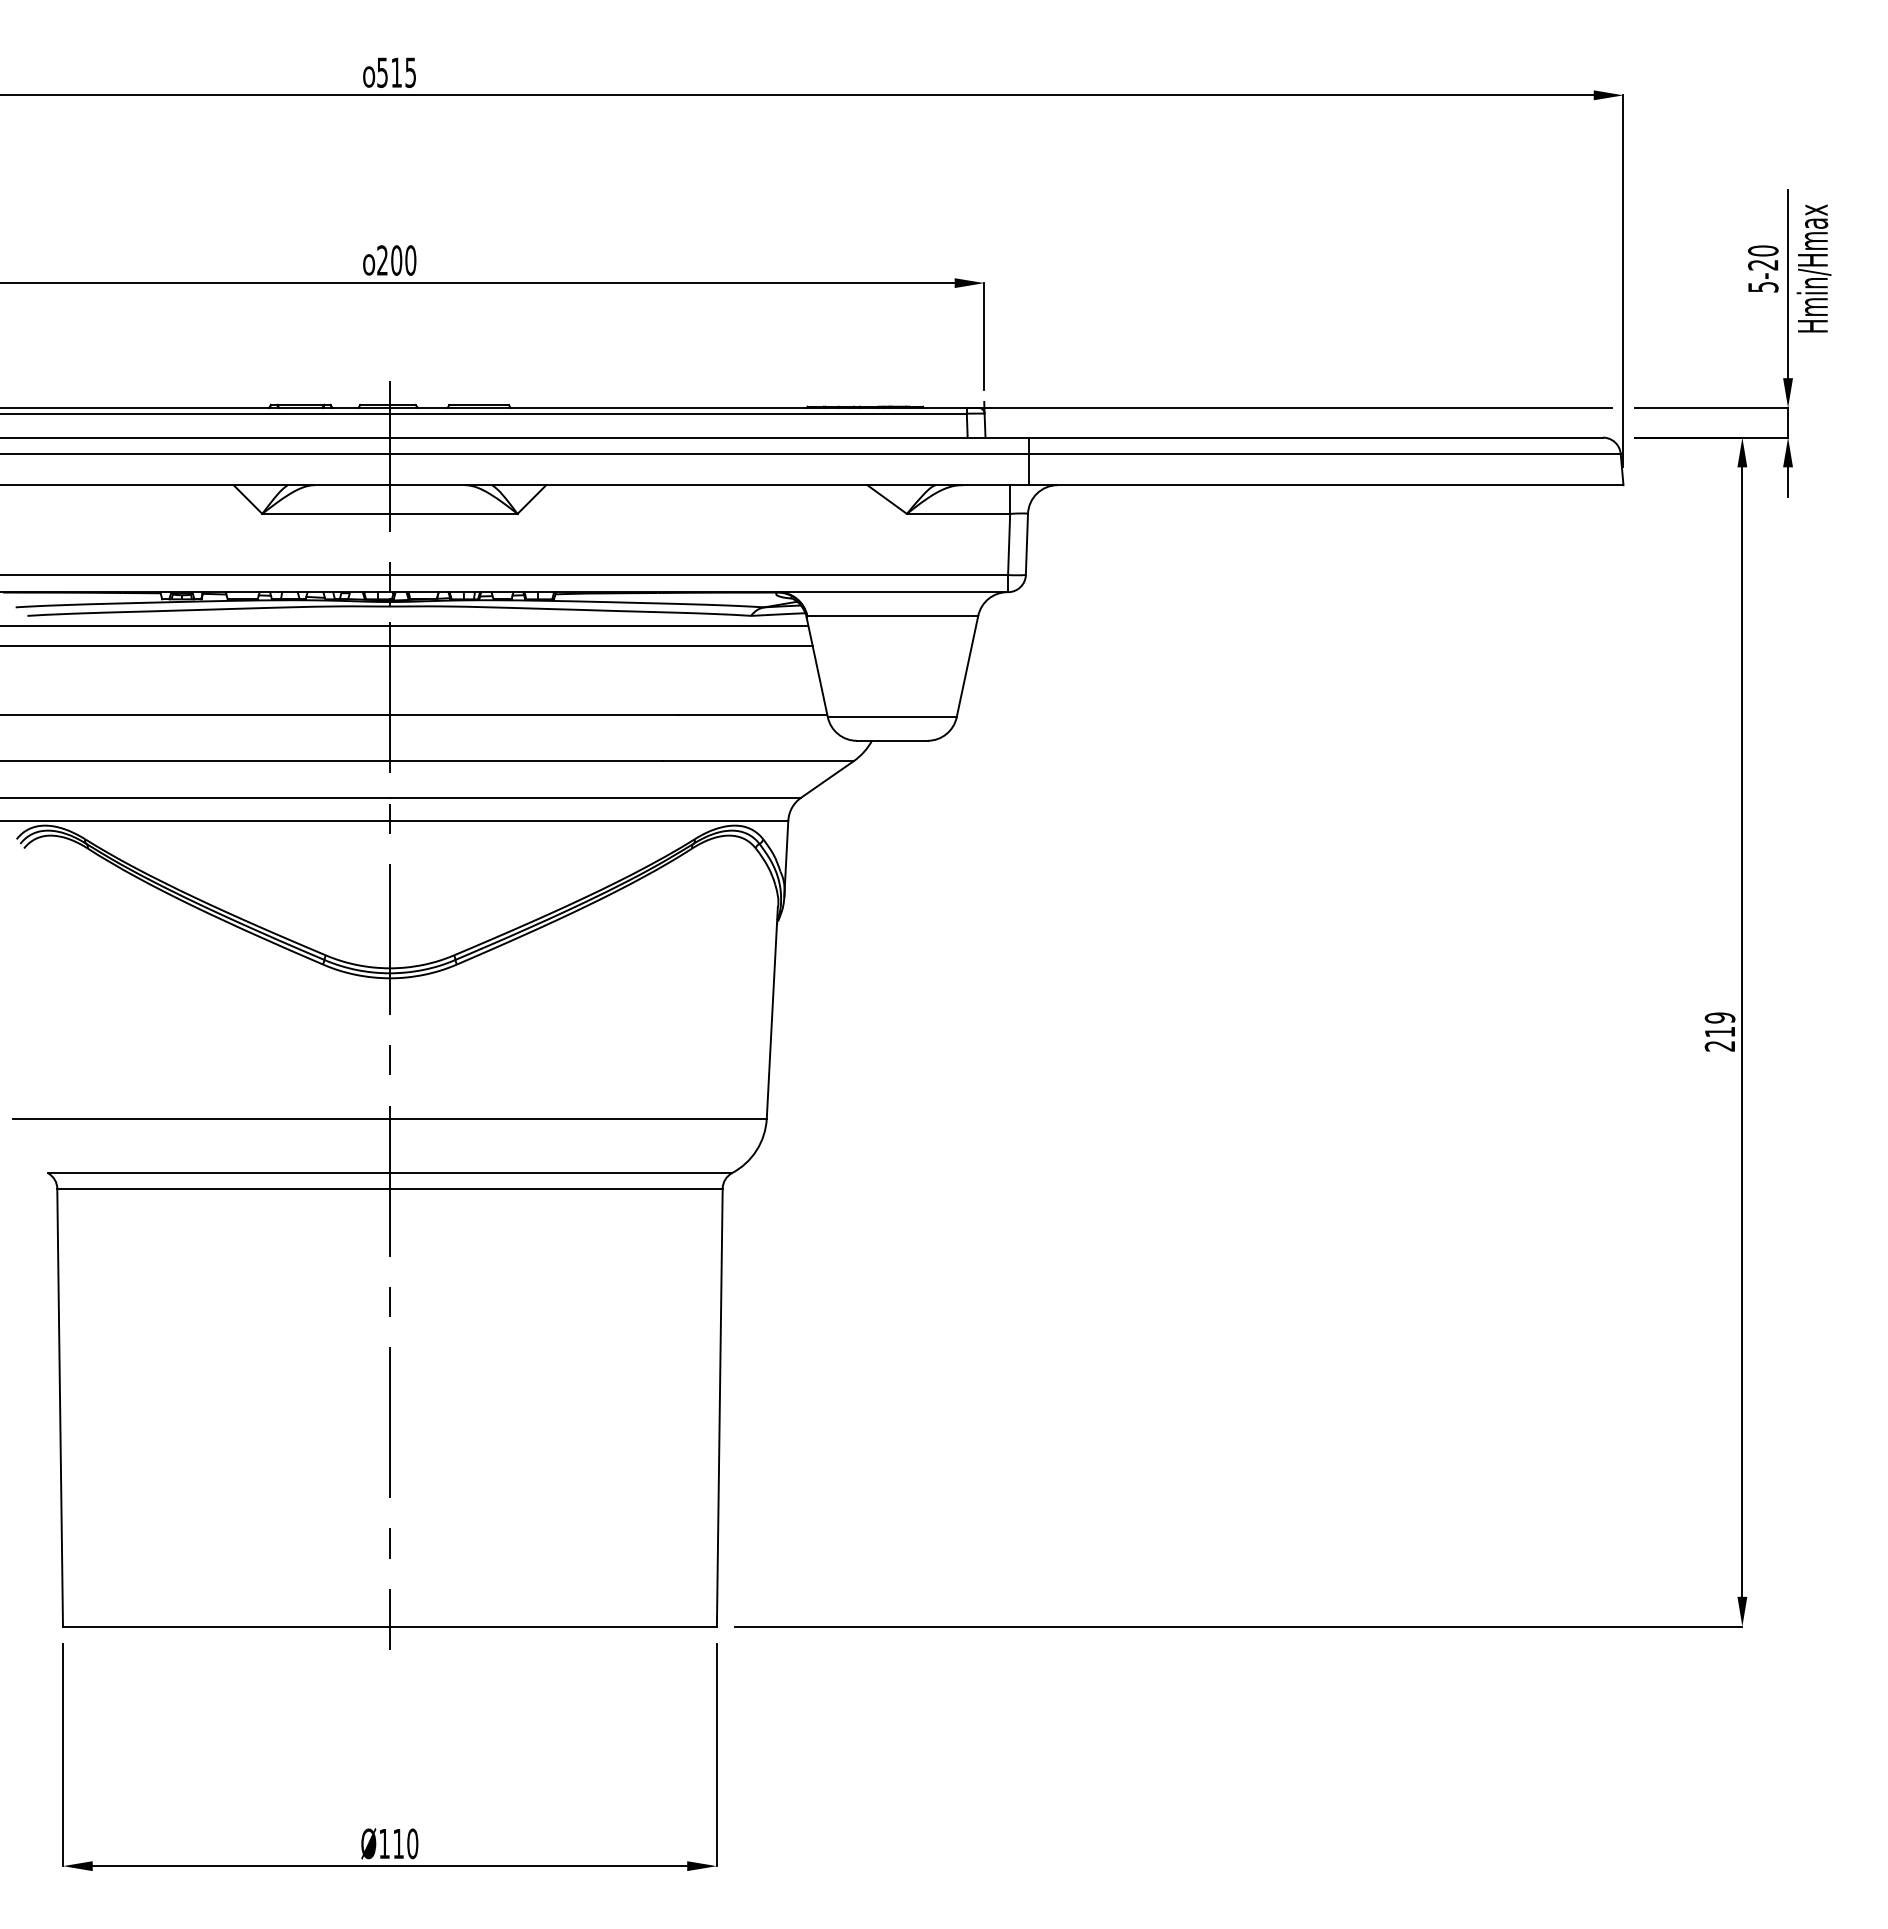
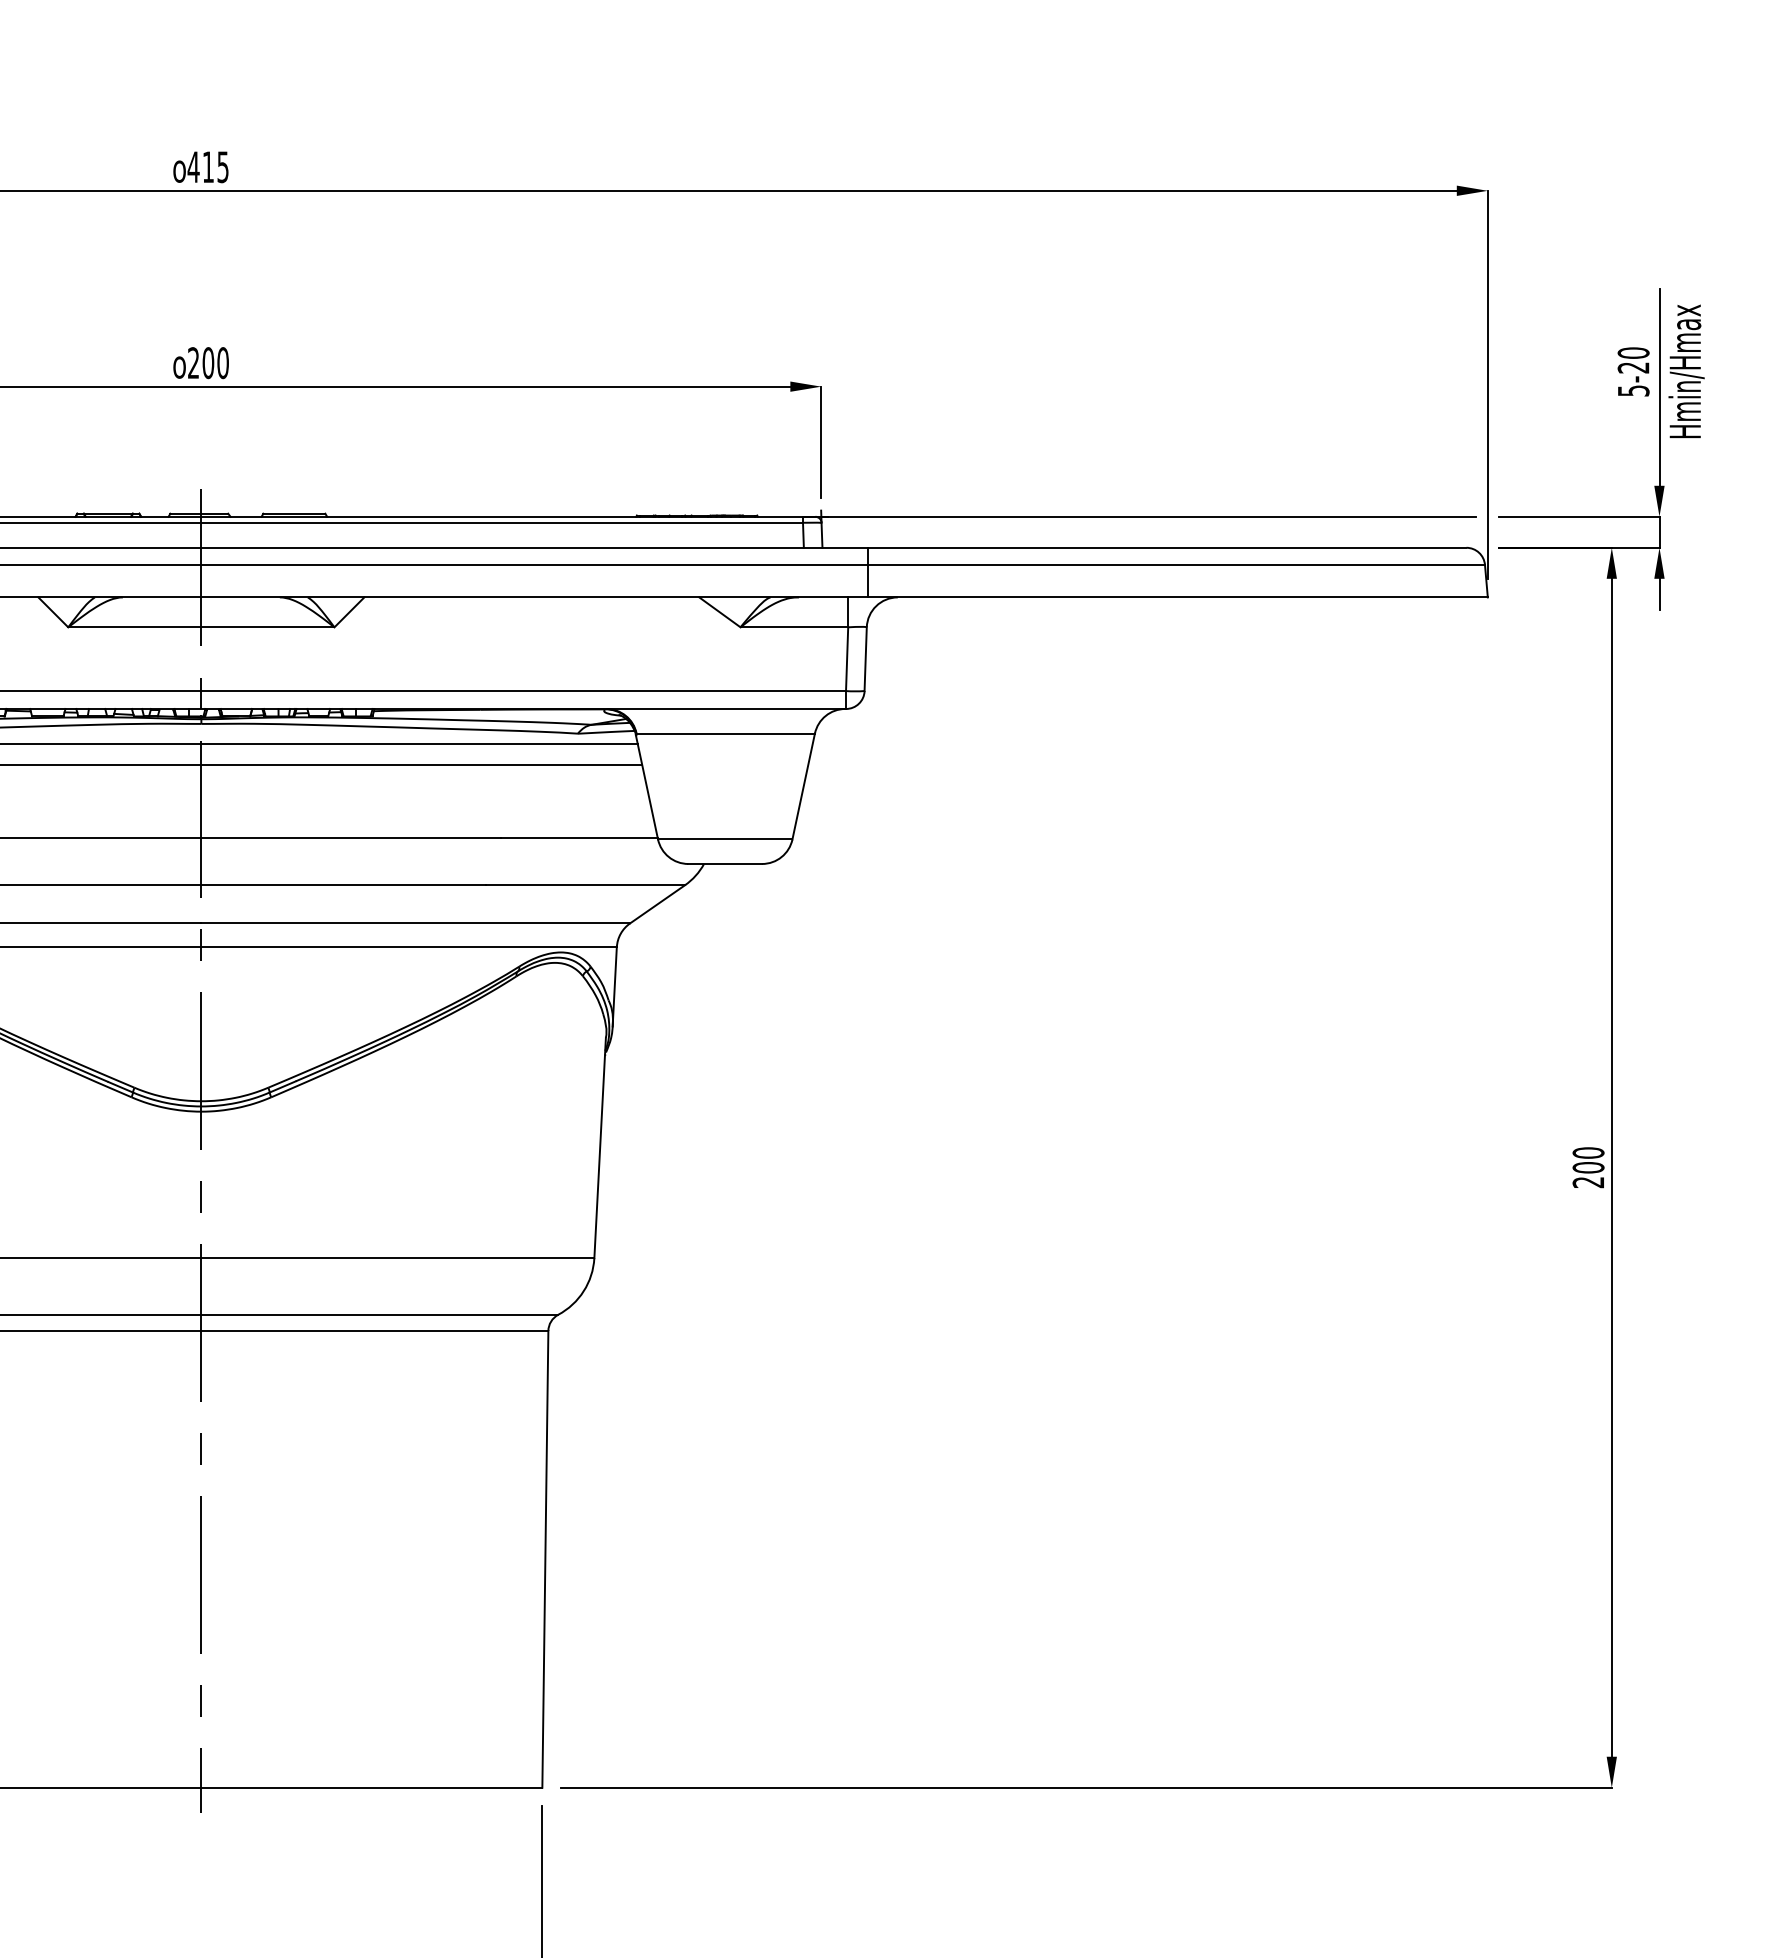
text: (382, 72) -> (193, 166), 515 -> 415
text: (1719, 1024) -> (1587, 1159), 219 -> 200

